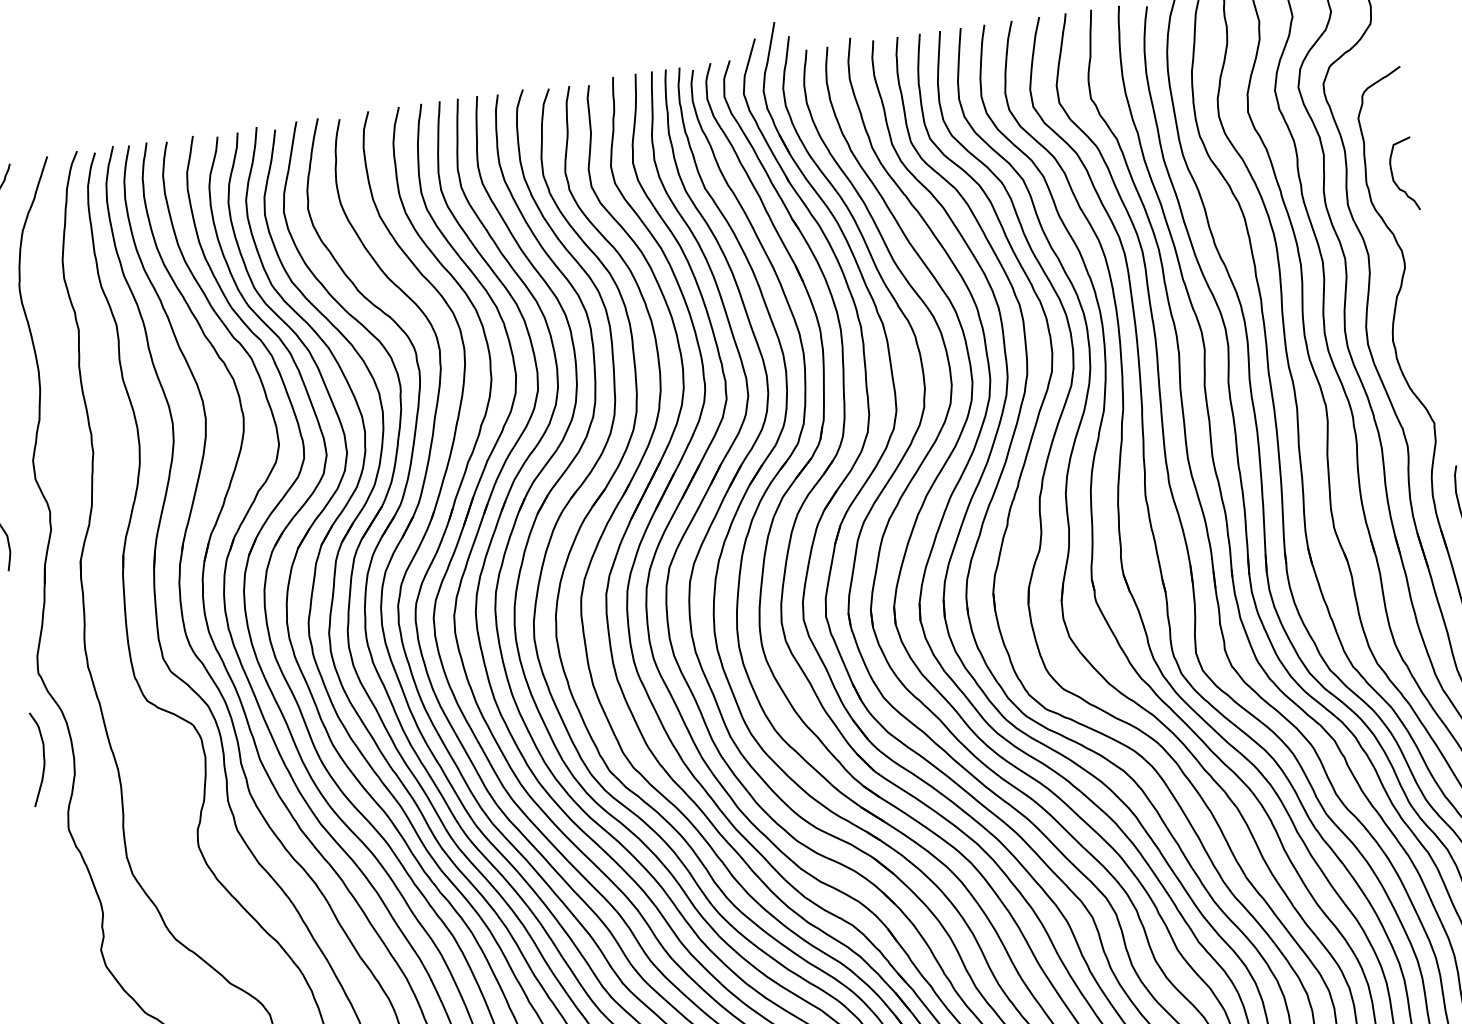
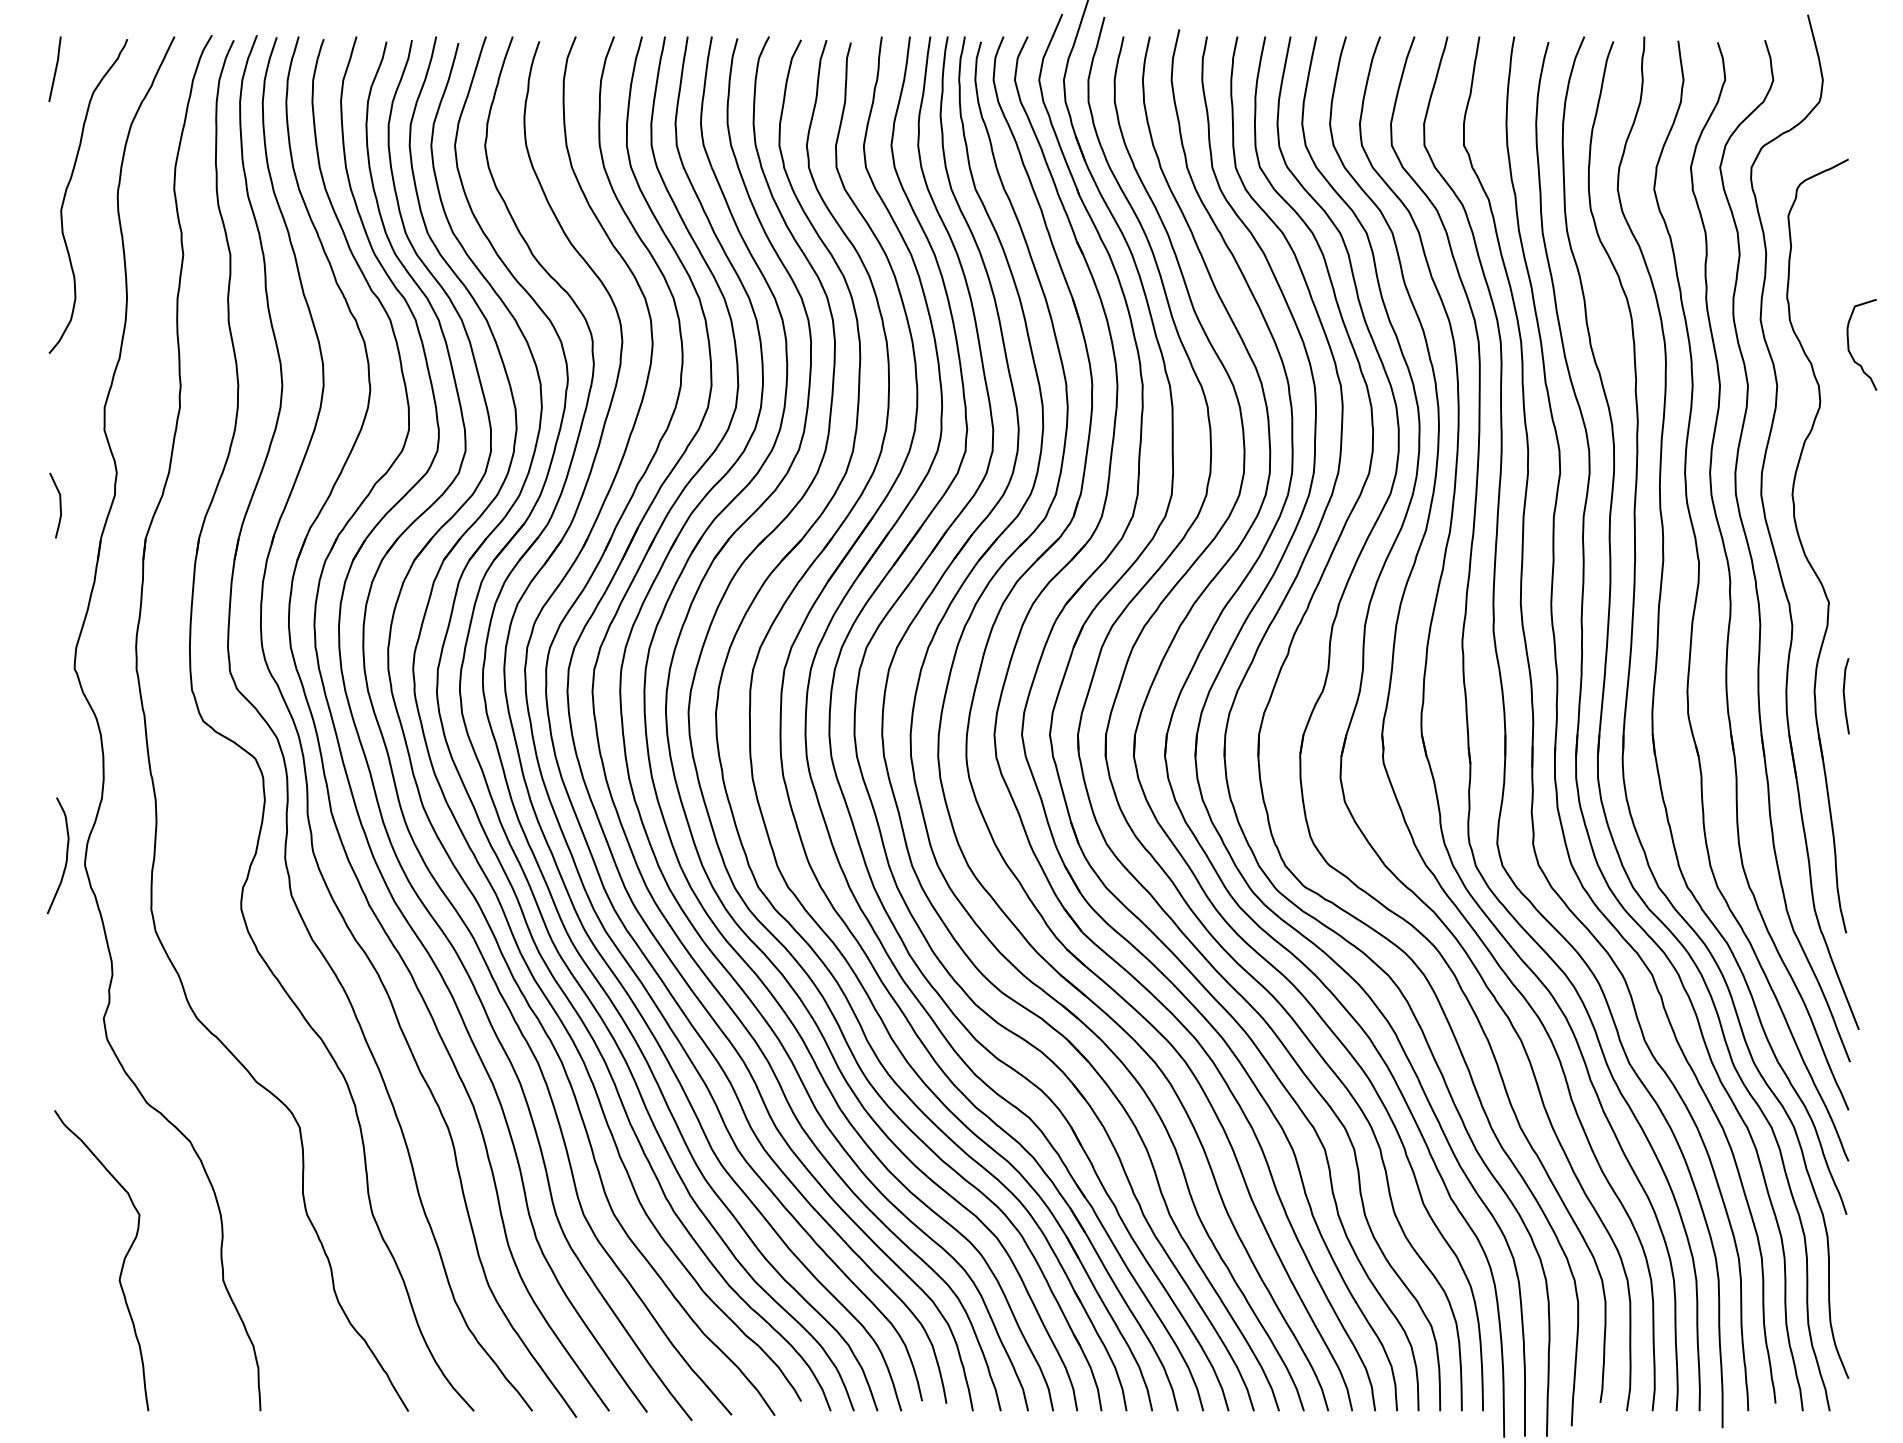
curve: (1393, 176) -> (1849, 344), moved
curve: (43, 758) -> (66, 855), moved

